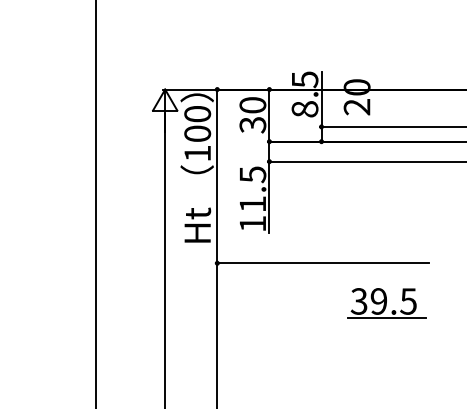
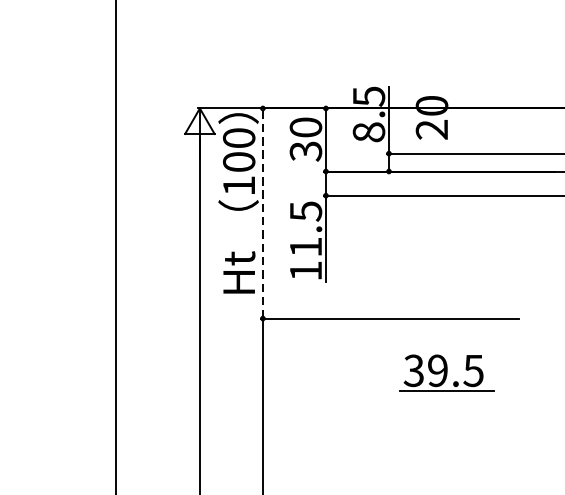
line: (217, 176) -> (263, 213), solid -> dashed
part: (386, 303) -> (446, 373), moved

